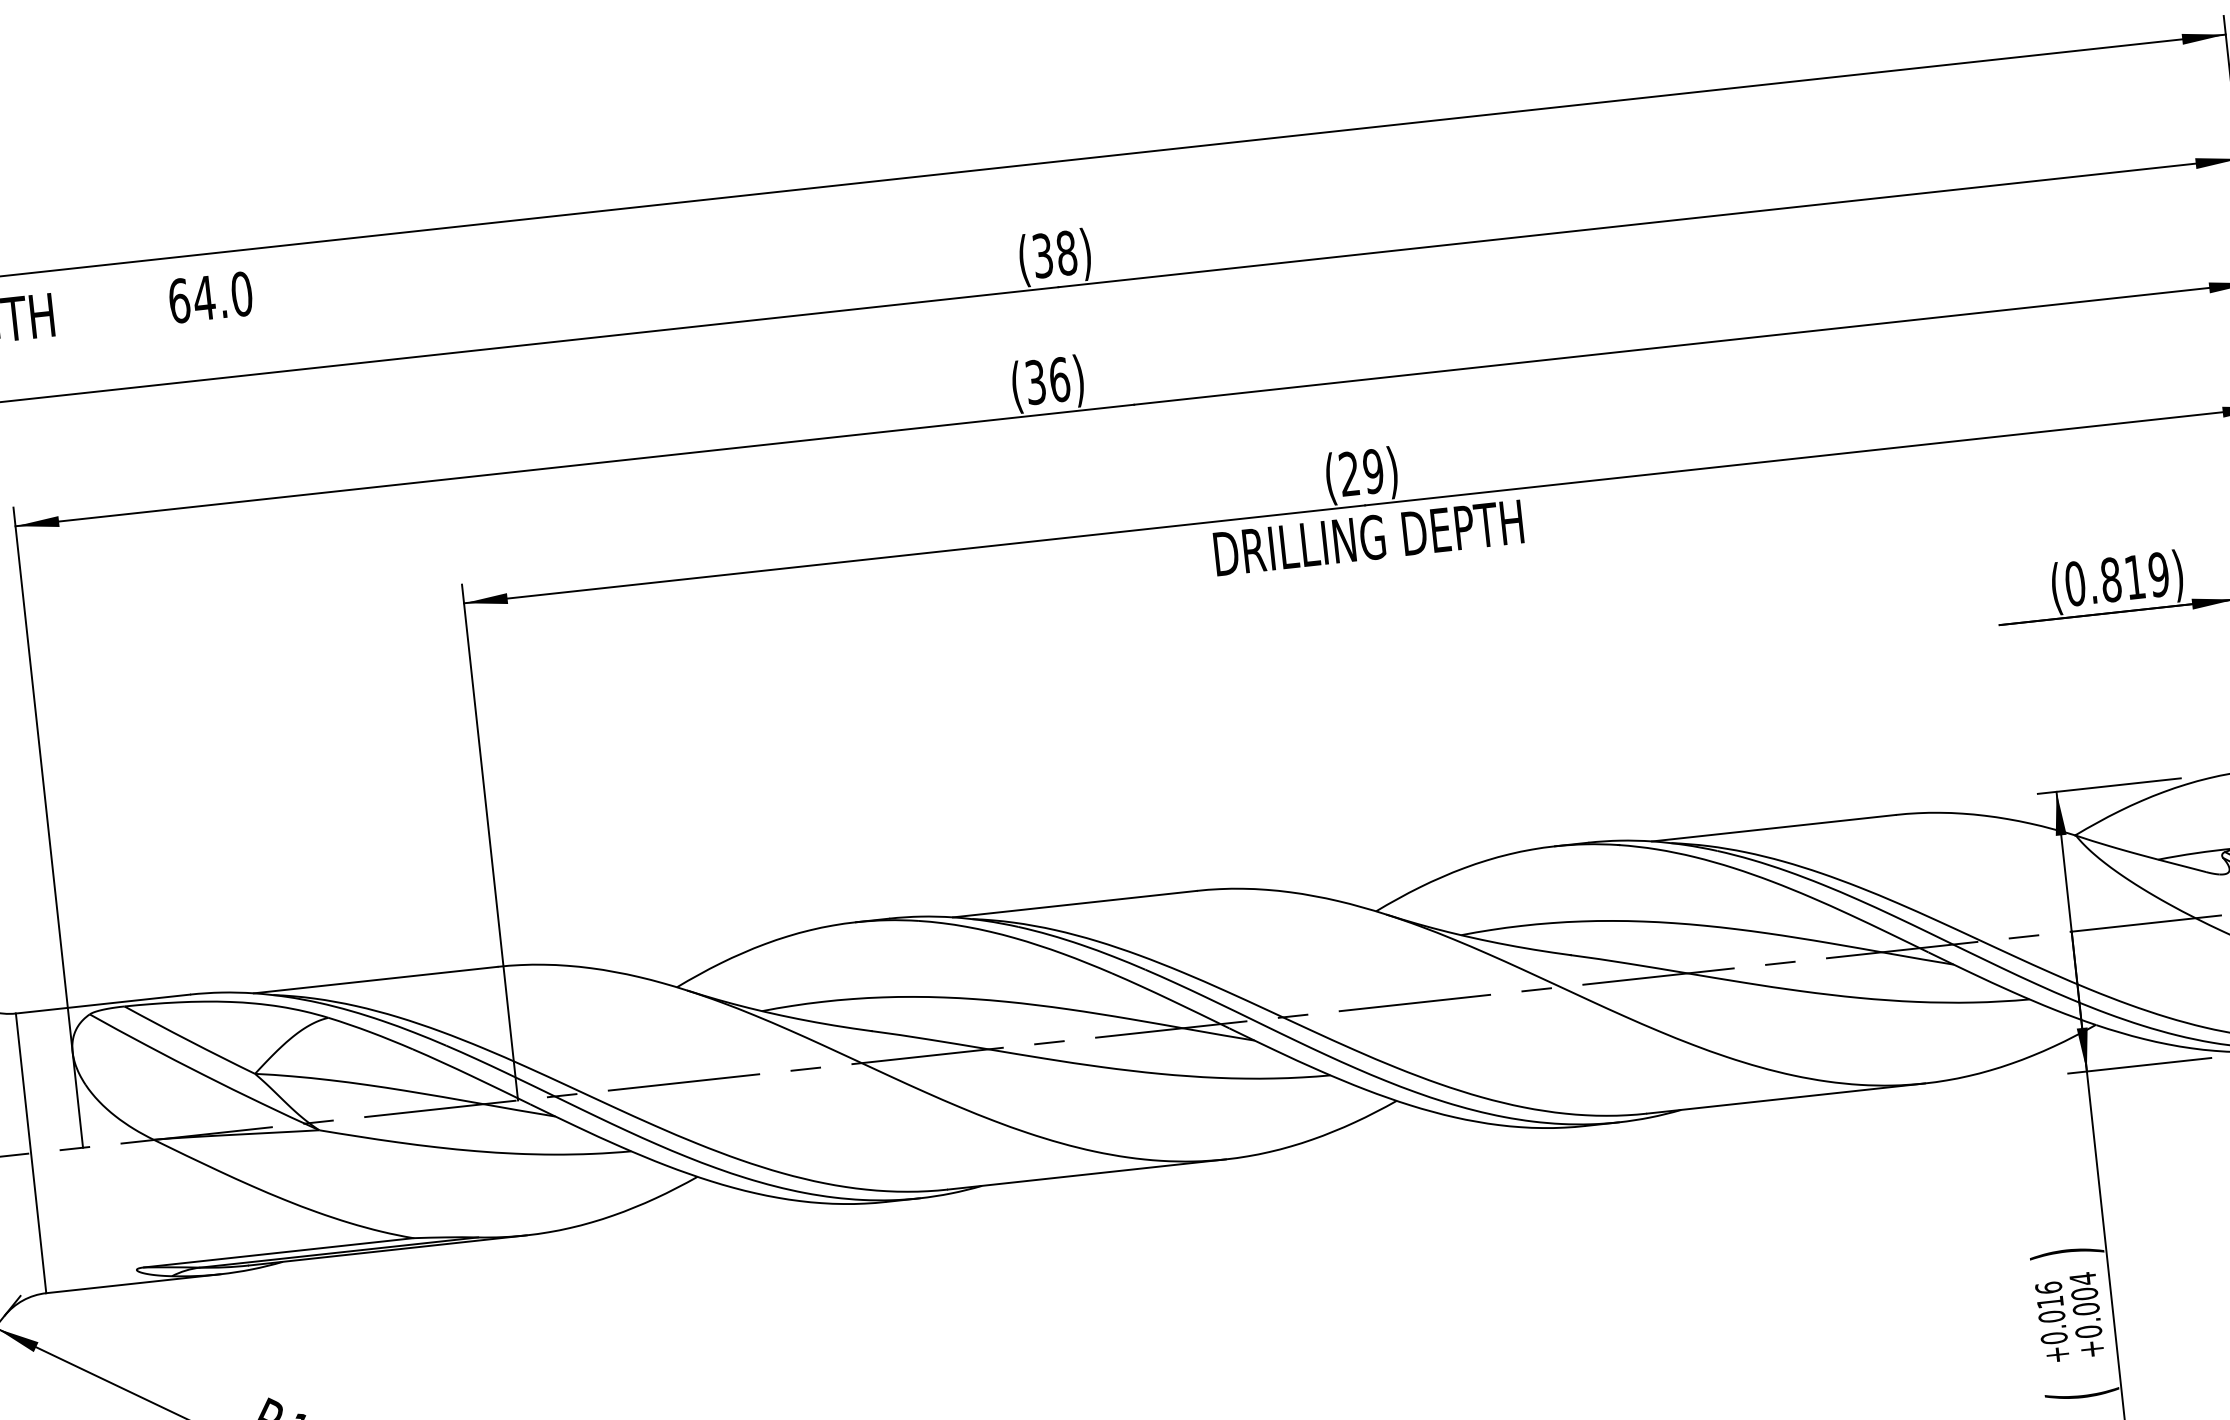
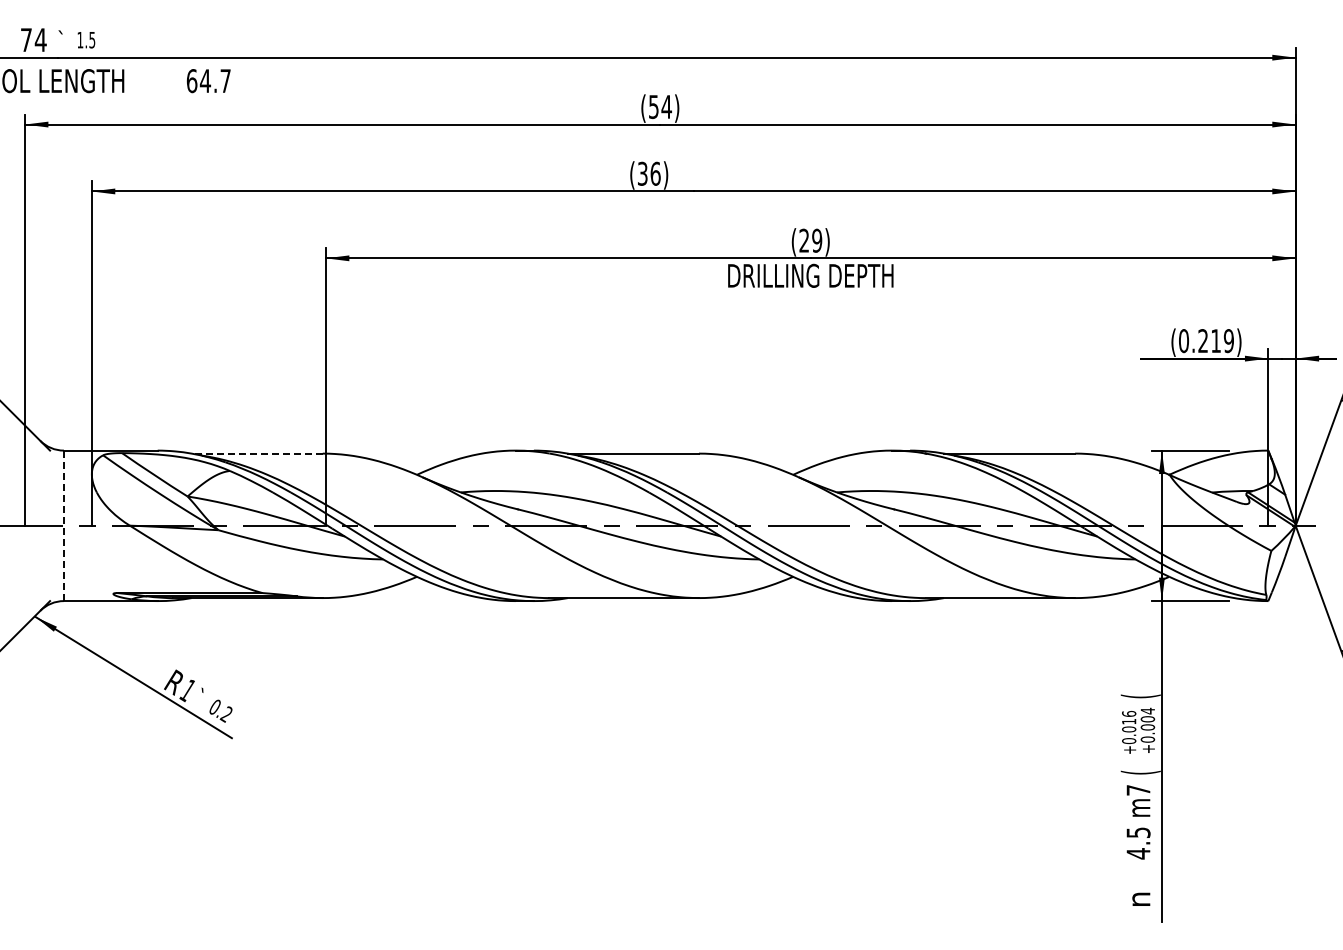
text: (1055, 253) -> (660, 106), (38) -> (54)
text: (241, 294) -> (225, 81), 64.0 -> 64.7
text: (2111, 580) -> (1203, 341), (0.819) -> (0.219)
line: (376, 979) -> (257, 453), solid -> dashed
line: (30, 1154) -> (63, 526), solid -> dashed
text: (2066, 1253) -> (1140, 696), ) -> (

